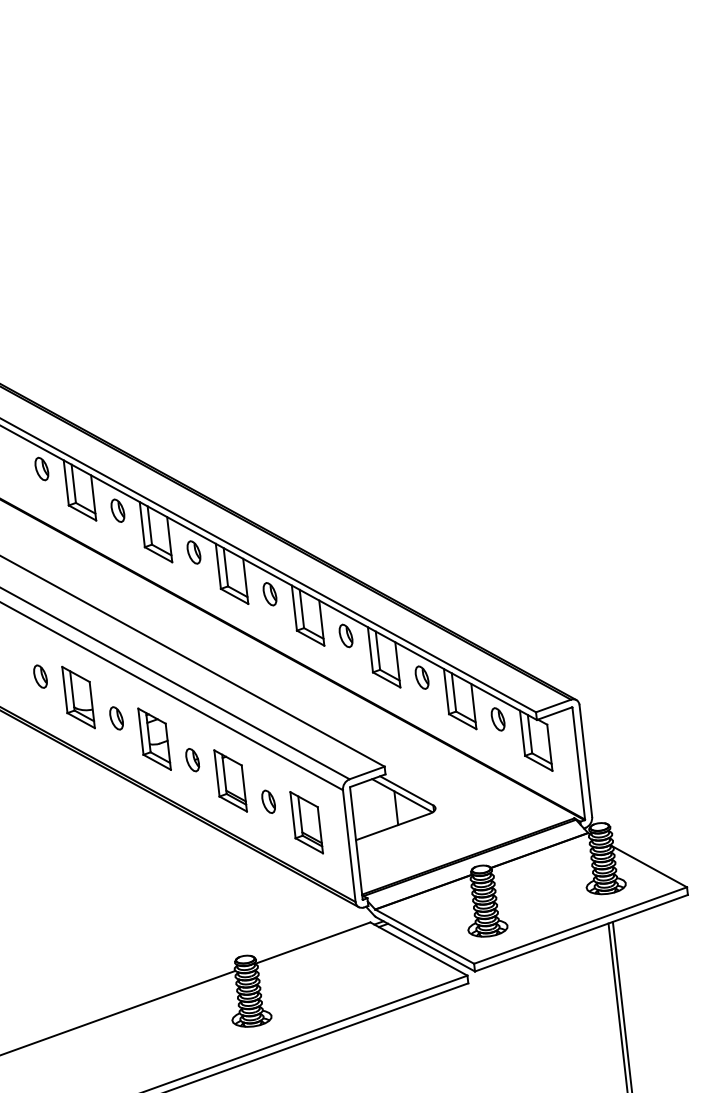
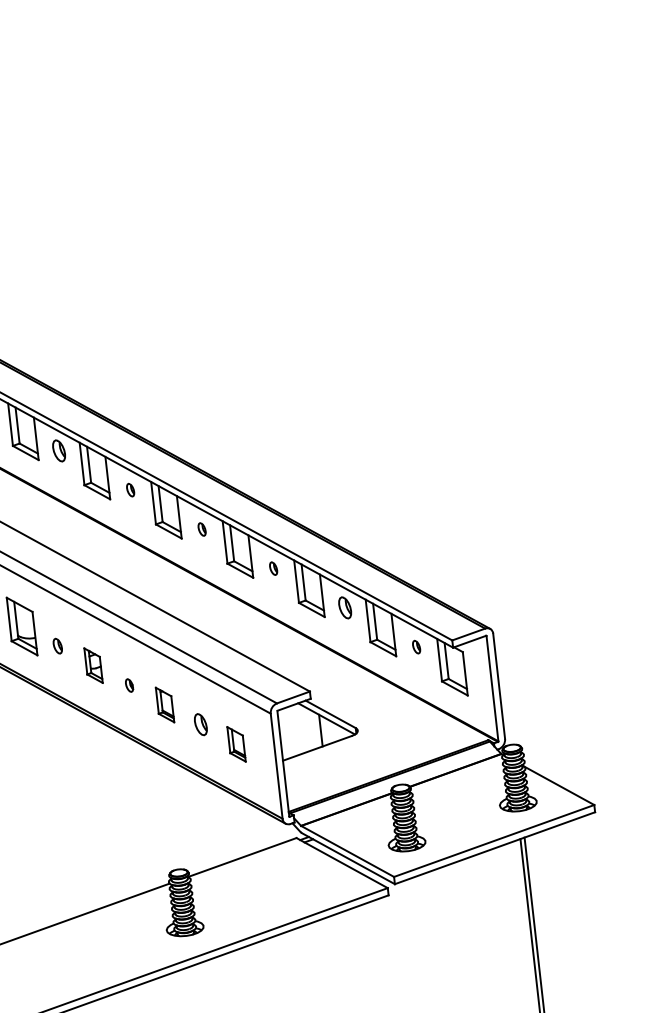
part: (193, 552) -> (130, 490), size x0.6
part: (269, 594) -> (201, 529), size x0.6
part: (345, 635) -> (273, 568), size x0.6
part: (116, 718) -> (57, 646), size x0.7
part: (497, 719) -> (416, 647), size x0.6
part: (154, 738) -> (93, 665), size x0.6
part: (192, 760) -> (129, 685), size x0.6
part: (230, 780) -> (164, 704), size x0.6
part: (306, 822) -> (236, 744), size x0.6

